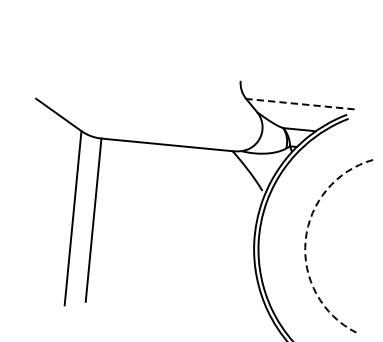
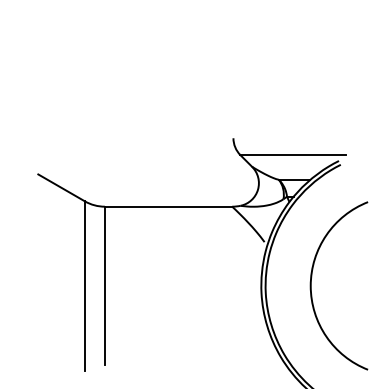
line: (300, 104) -> (293, 155), dashed -> solid
arc: (305, 240) -> (310, 285), dashed -> solid

